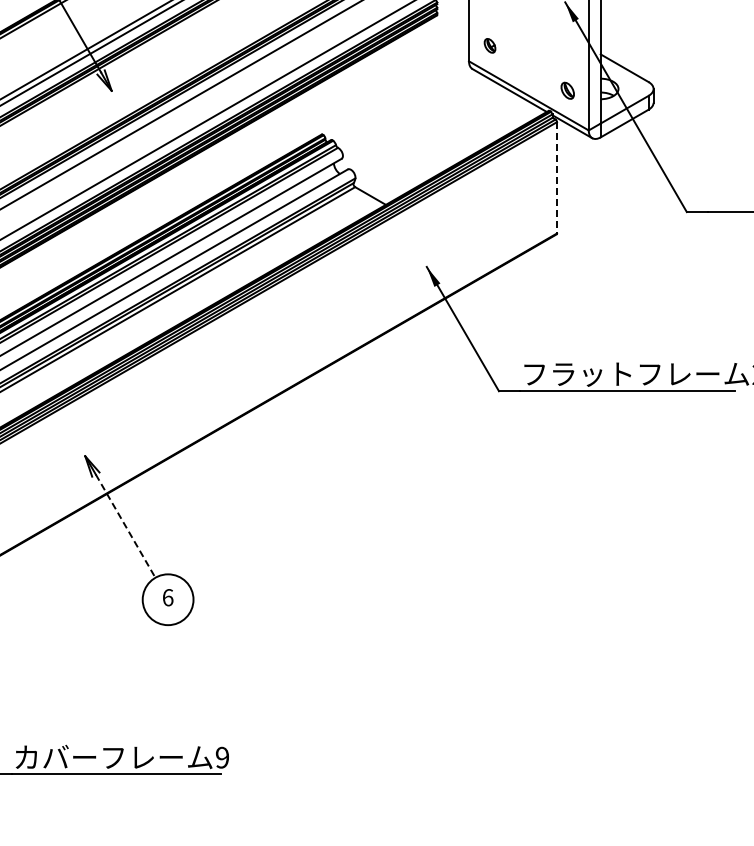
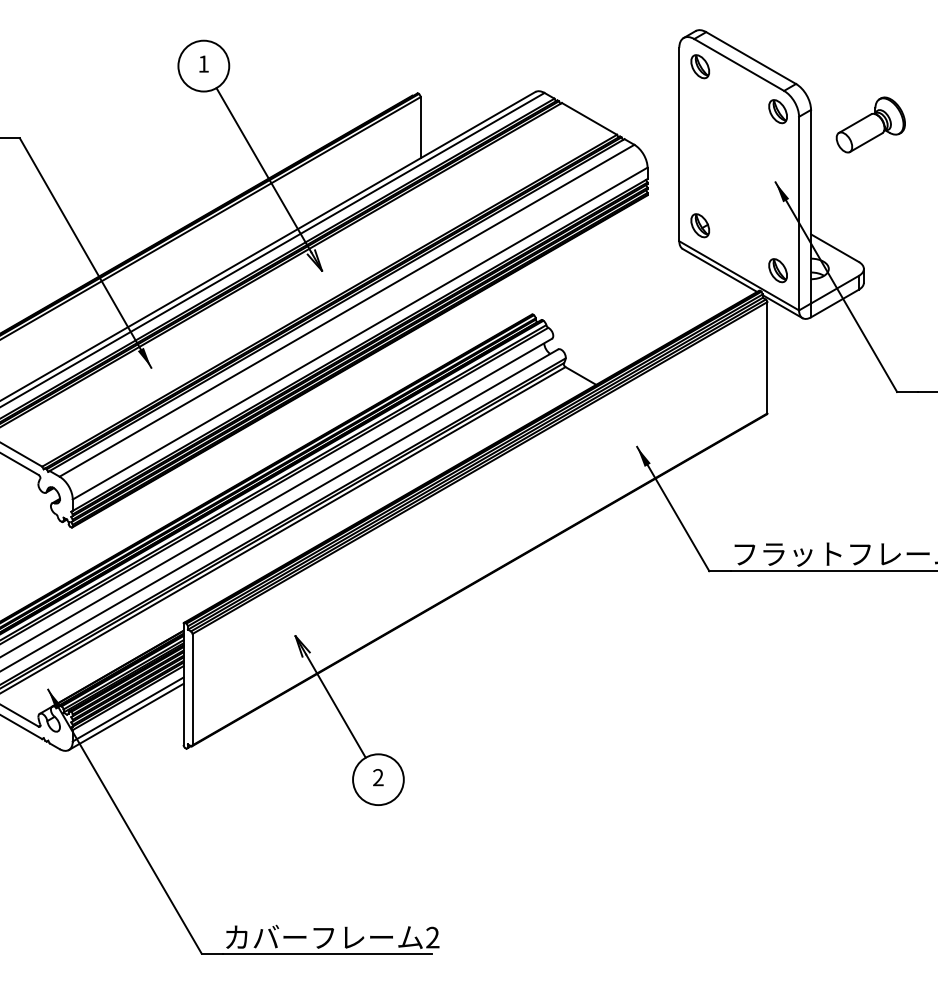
part: (490, 45) -> (700, 225), size x1.67
part: (567, 90) -> (777, 270), size x1.43
line: (557, 177) -> (767, 357), dashed -> solid
line: (125, 526) -> (335, 706), dashed -> solid
text: (168, 597) -> (378, 777), 6 -> 2
text: (222, 757) -> (432, 937), 9 -> 2

